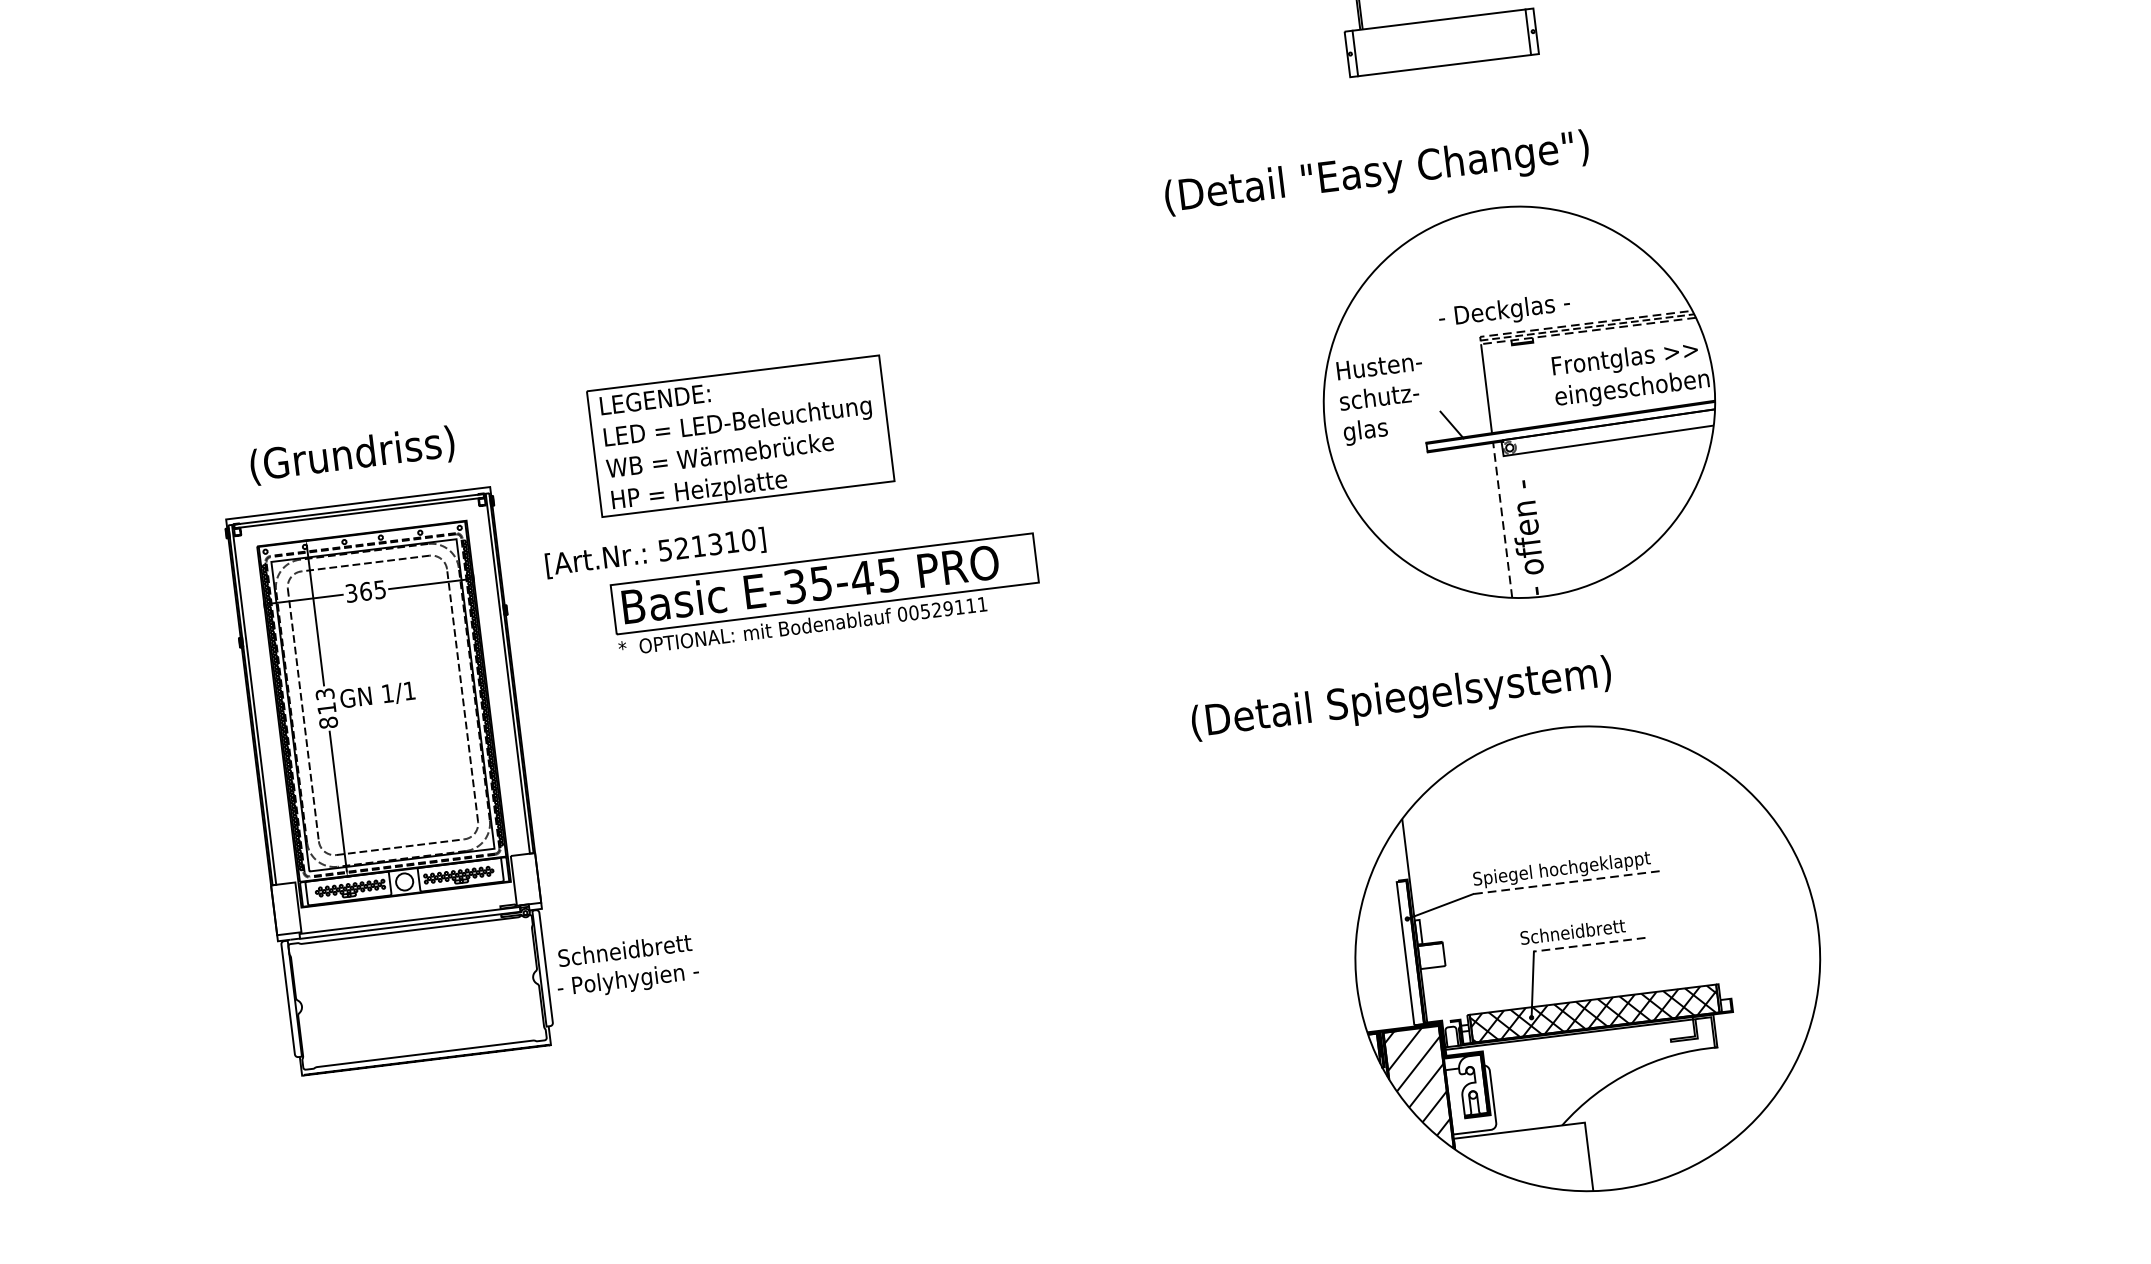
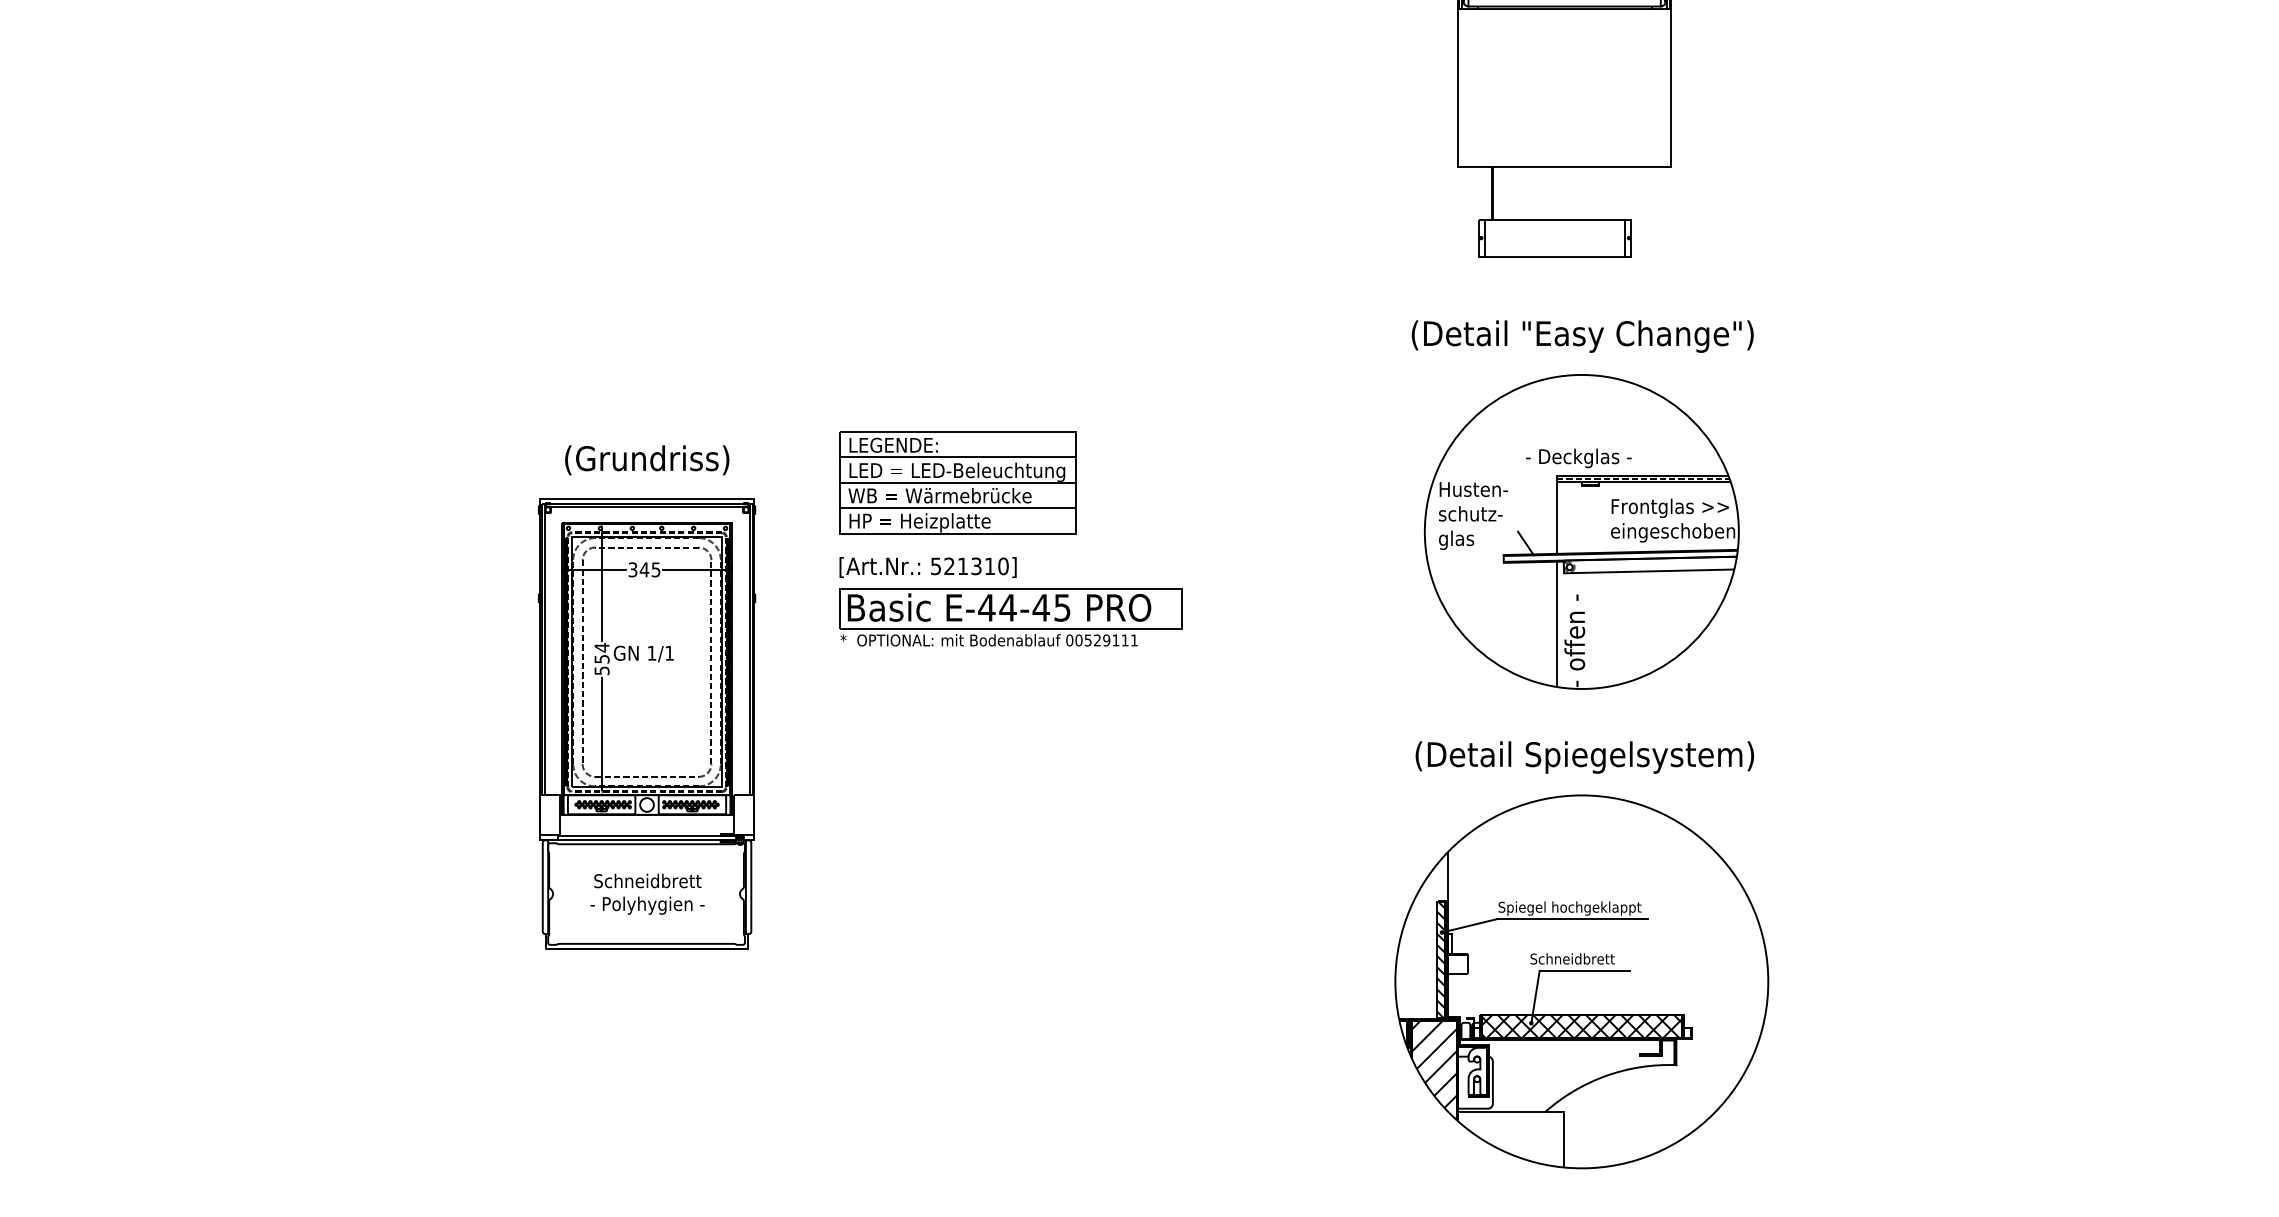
text: (1376, 174) -> (1582, 336), moved
line: (1480, 341) -> (1556, 479), dashed -> solid
line: (737, 404) -> (958, 457), added
line: (740, 435) -> (958, 482), added
line: (744, 467) -> (958, 508), added
line: (1502, 520) -> (1556, 624), dashed -> solid
text: (654, 553) -> (927, 567), moved
text: (808, 584) -> (997, 607), E-35-45 -> E-44-45
text: (365, 591) -> (644, 569), 365 -> 345
text: (1401, 699) -> (1584, 757), moved
text: (326, 708) -> (601, 659), 813 -> 554
line: (1565, 883) -> (1571, 919), dashed -> solid
line: (1589, 944) -> (1584, 970), dashed -> solid
hatch: (1410, 952) -> (1441, 959), added
text: (626, 965) -> (647, 893), moved

